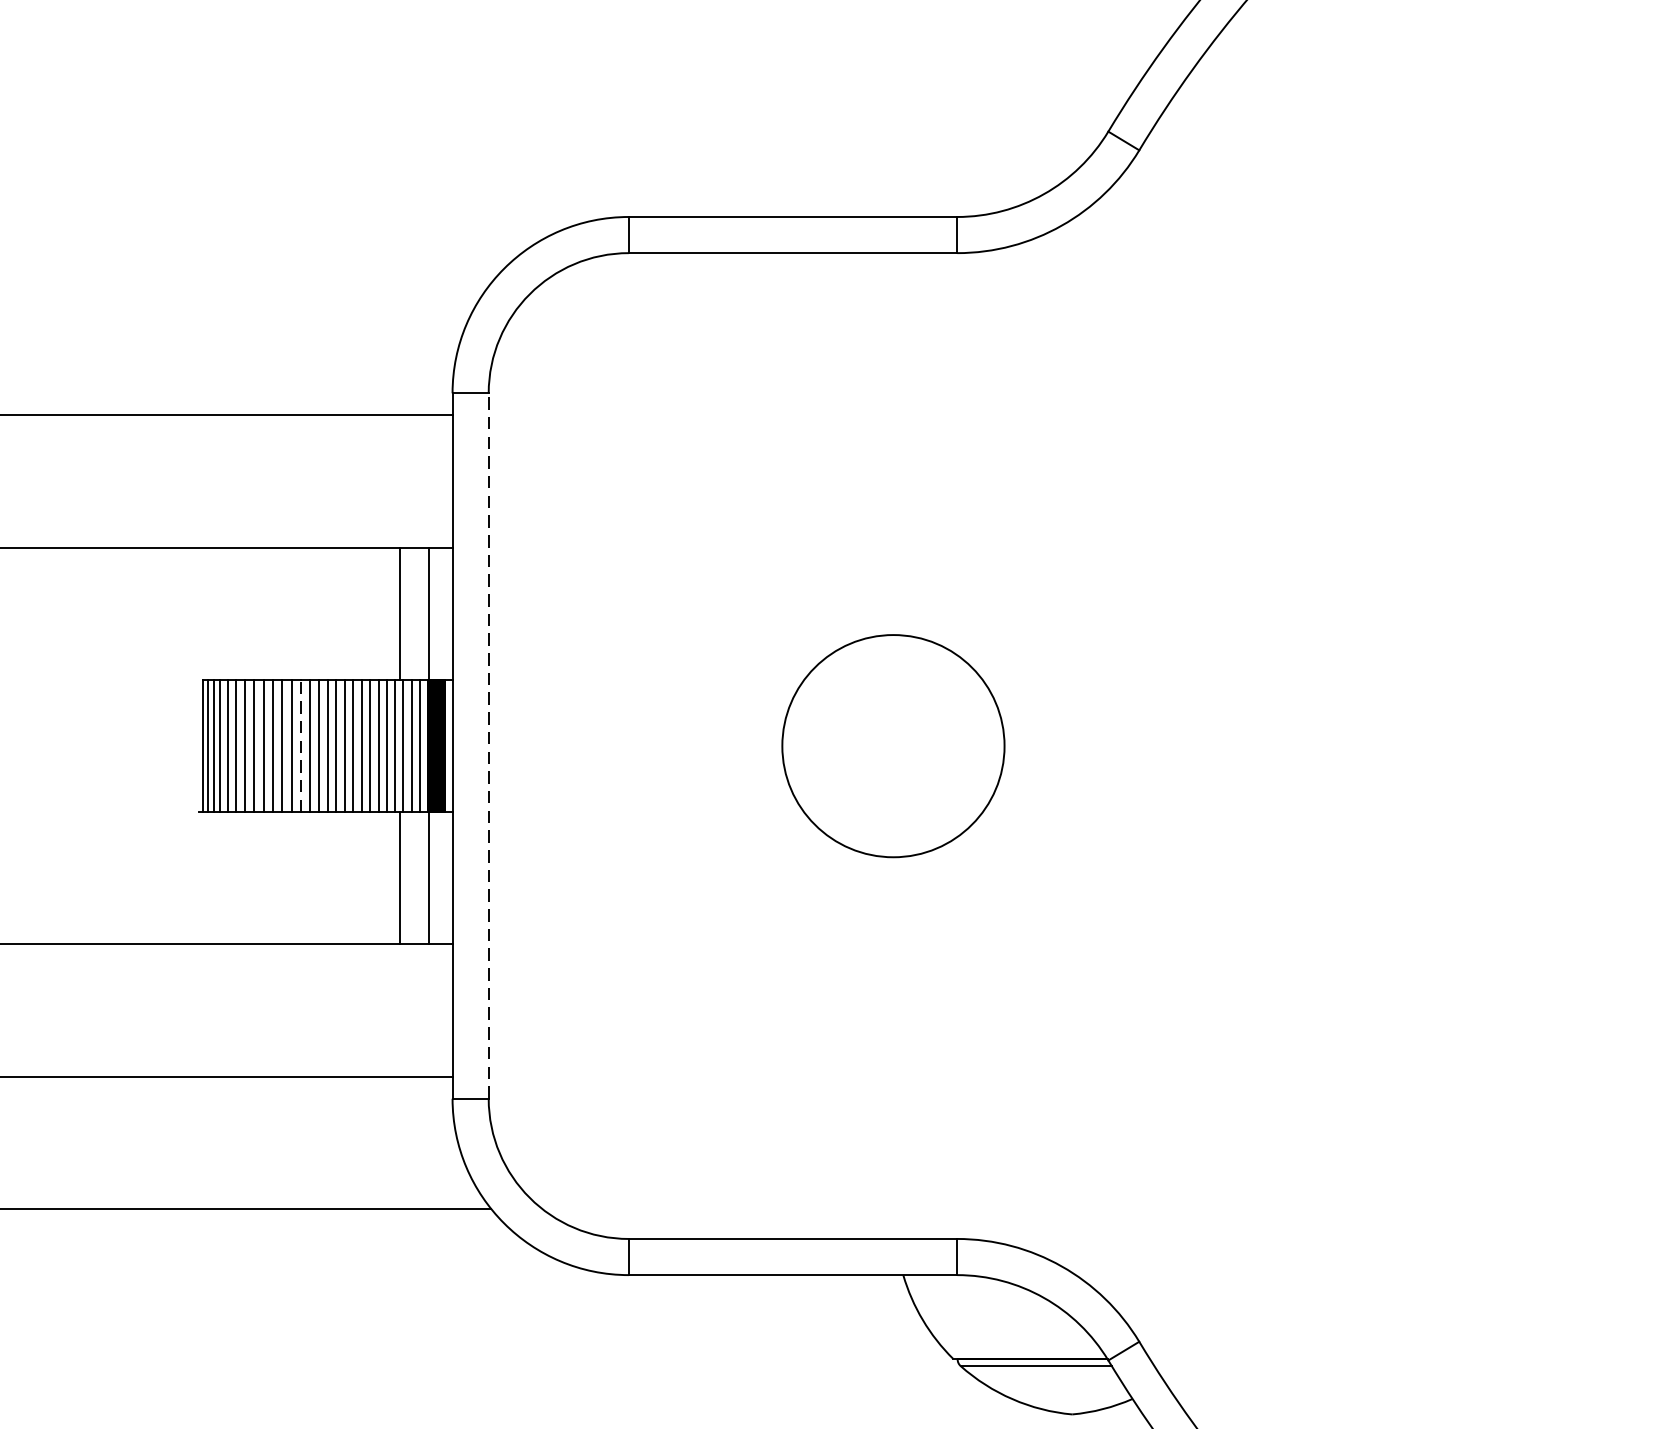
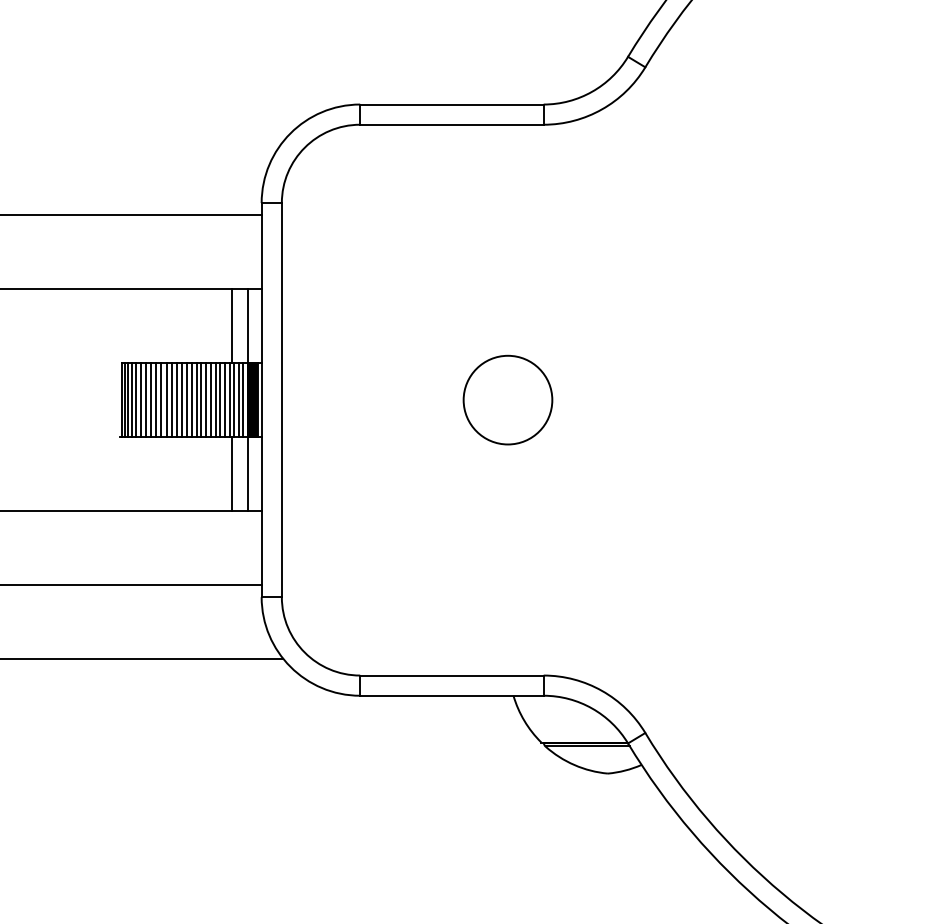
line: (488, 744) -> (281, 399), dashed -> solid
circle: (892, 744) -> (507, 399), size x0.71
line: (300, 746) -> (176, 400), dashed -> solid

